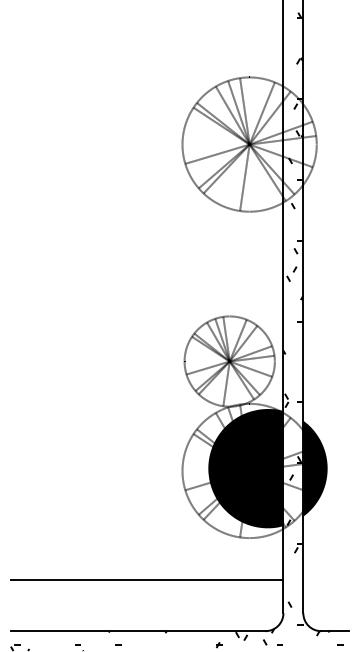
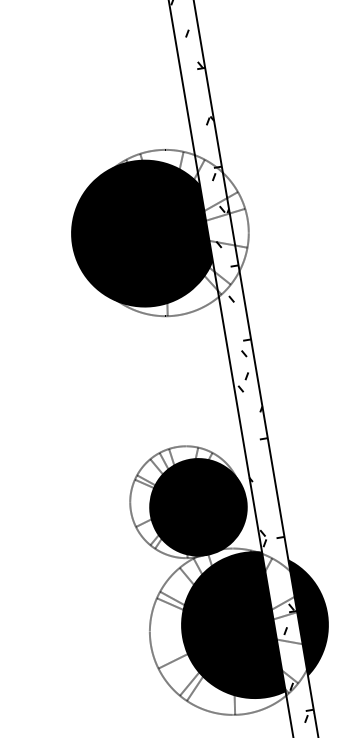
fill: (228, 141) -> (139, 233), added
fill: (238, 367) -> (198, 507), added

